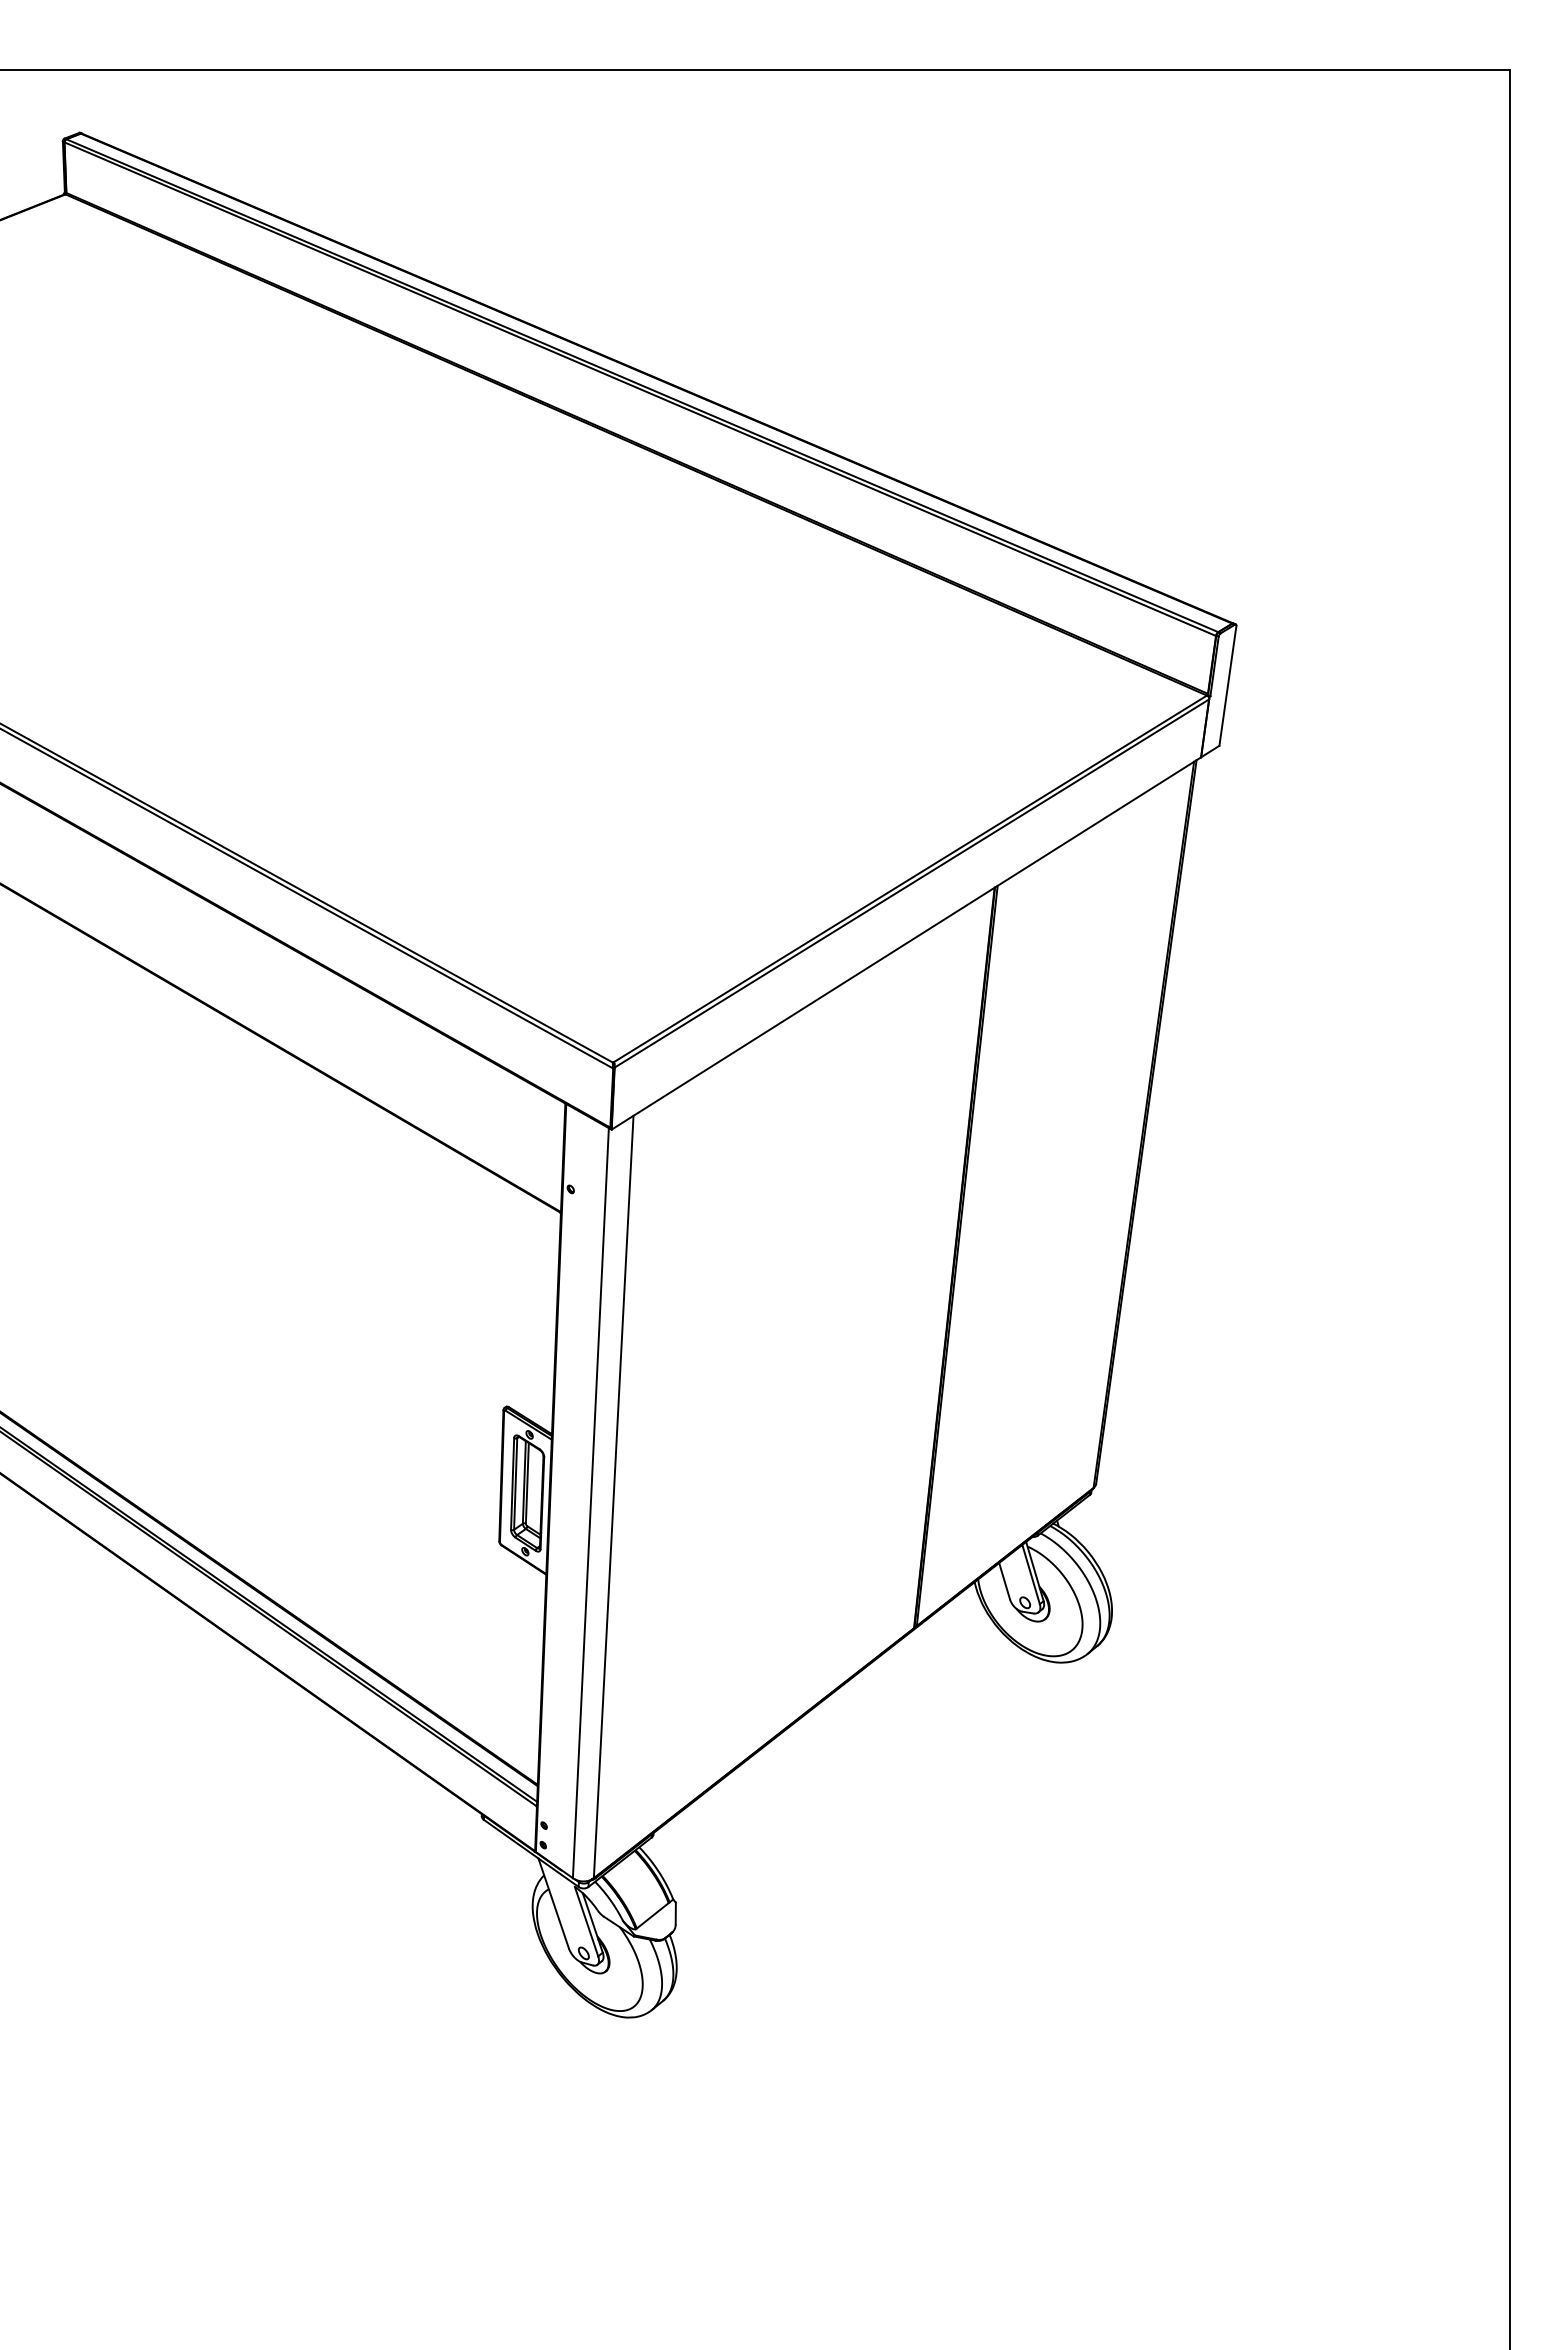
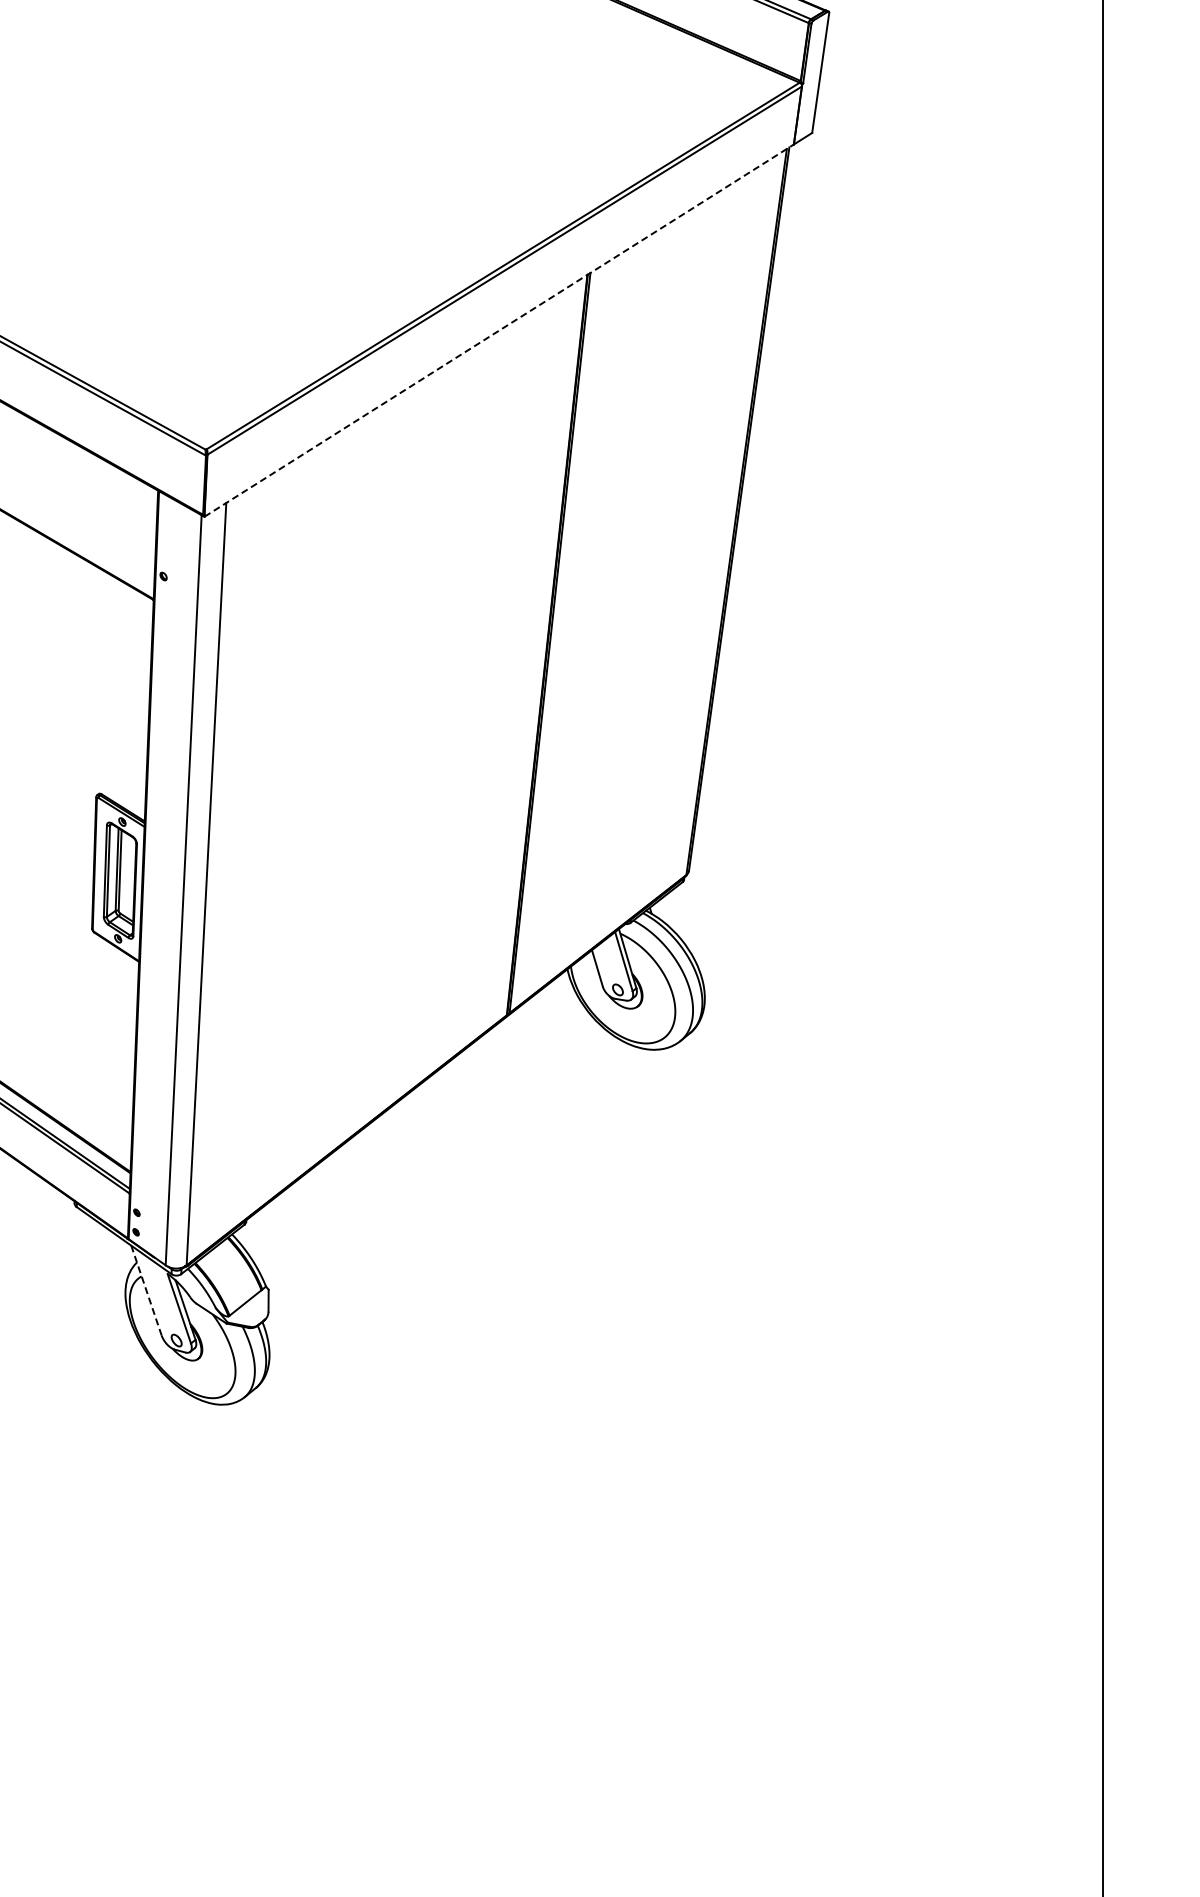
line: (906, 943) -> (499, 330), solid -> dashed
line: (553, 1903) -> (146, 1290), solid -> dashed

